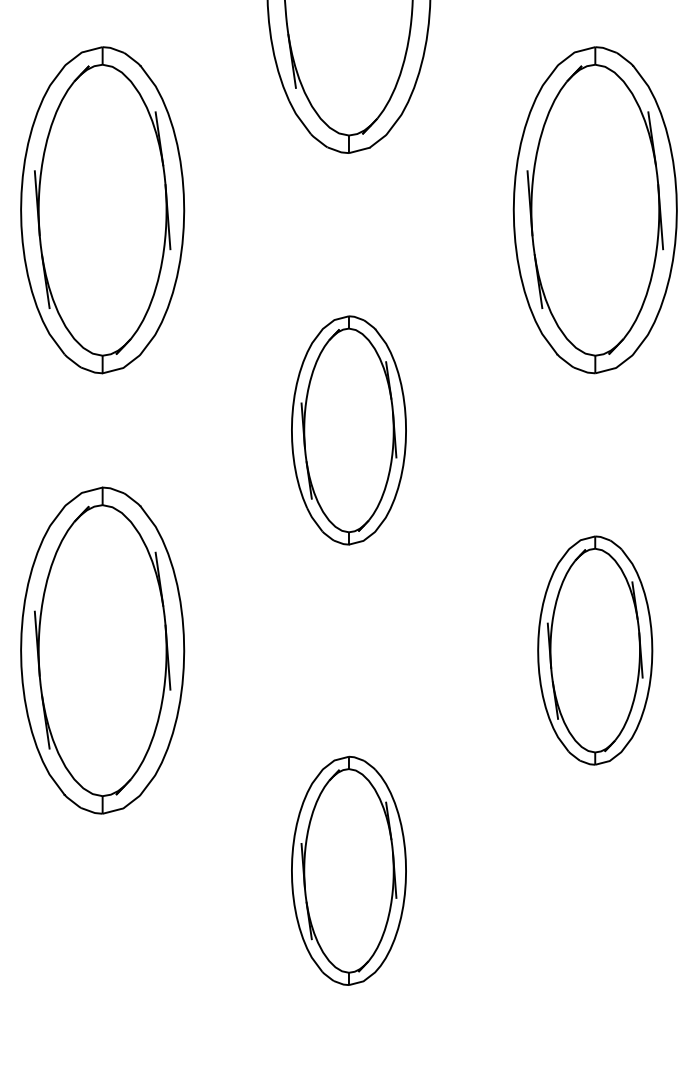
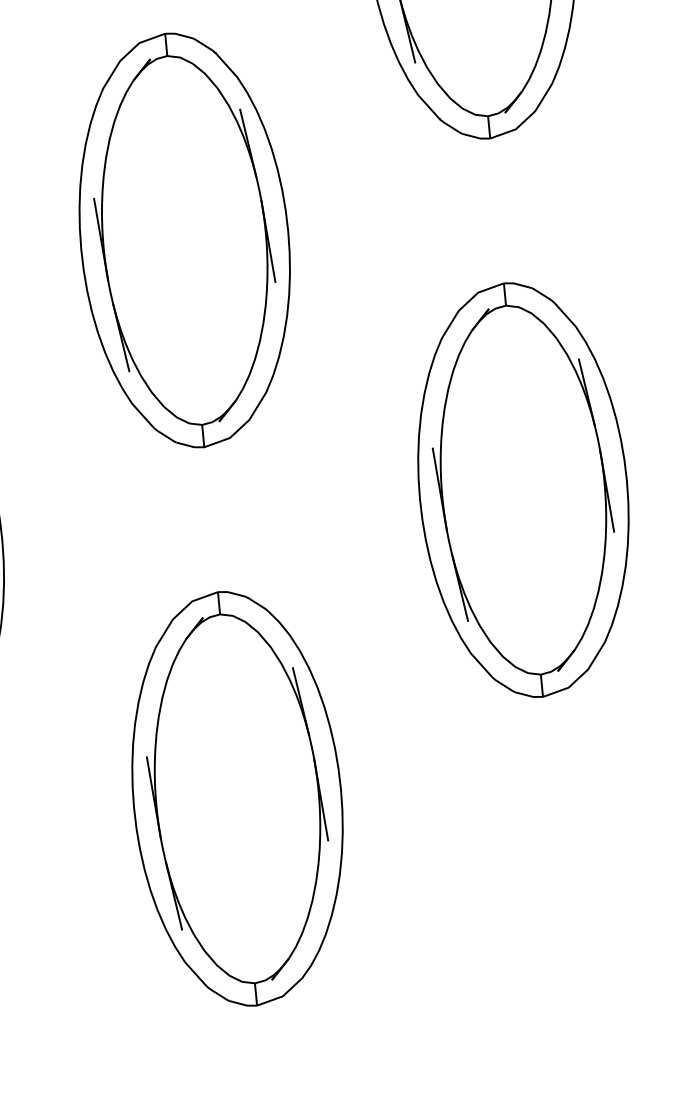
part: (348, 430) -> (184, 240), size x1.43
part: (594, 650) -> (522, 490), size x1.43
part: (348, 870) -> (236, 798), size x1.43

